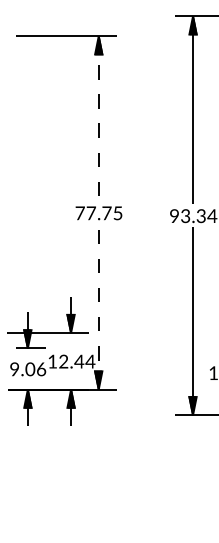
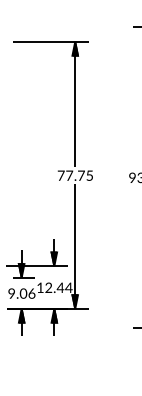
line: (98, 118) -> (75, 104), dashed -> solid
line: (98, 307) -> (75, 246), dashed -> solid

